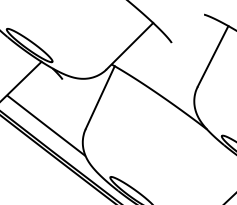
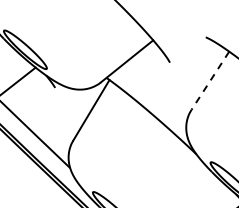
line: (213, 56) -> (210, 80), solid -> dashed

